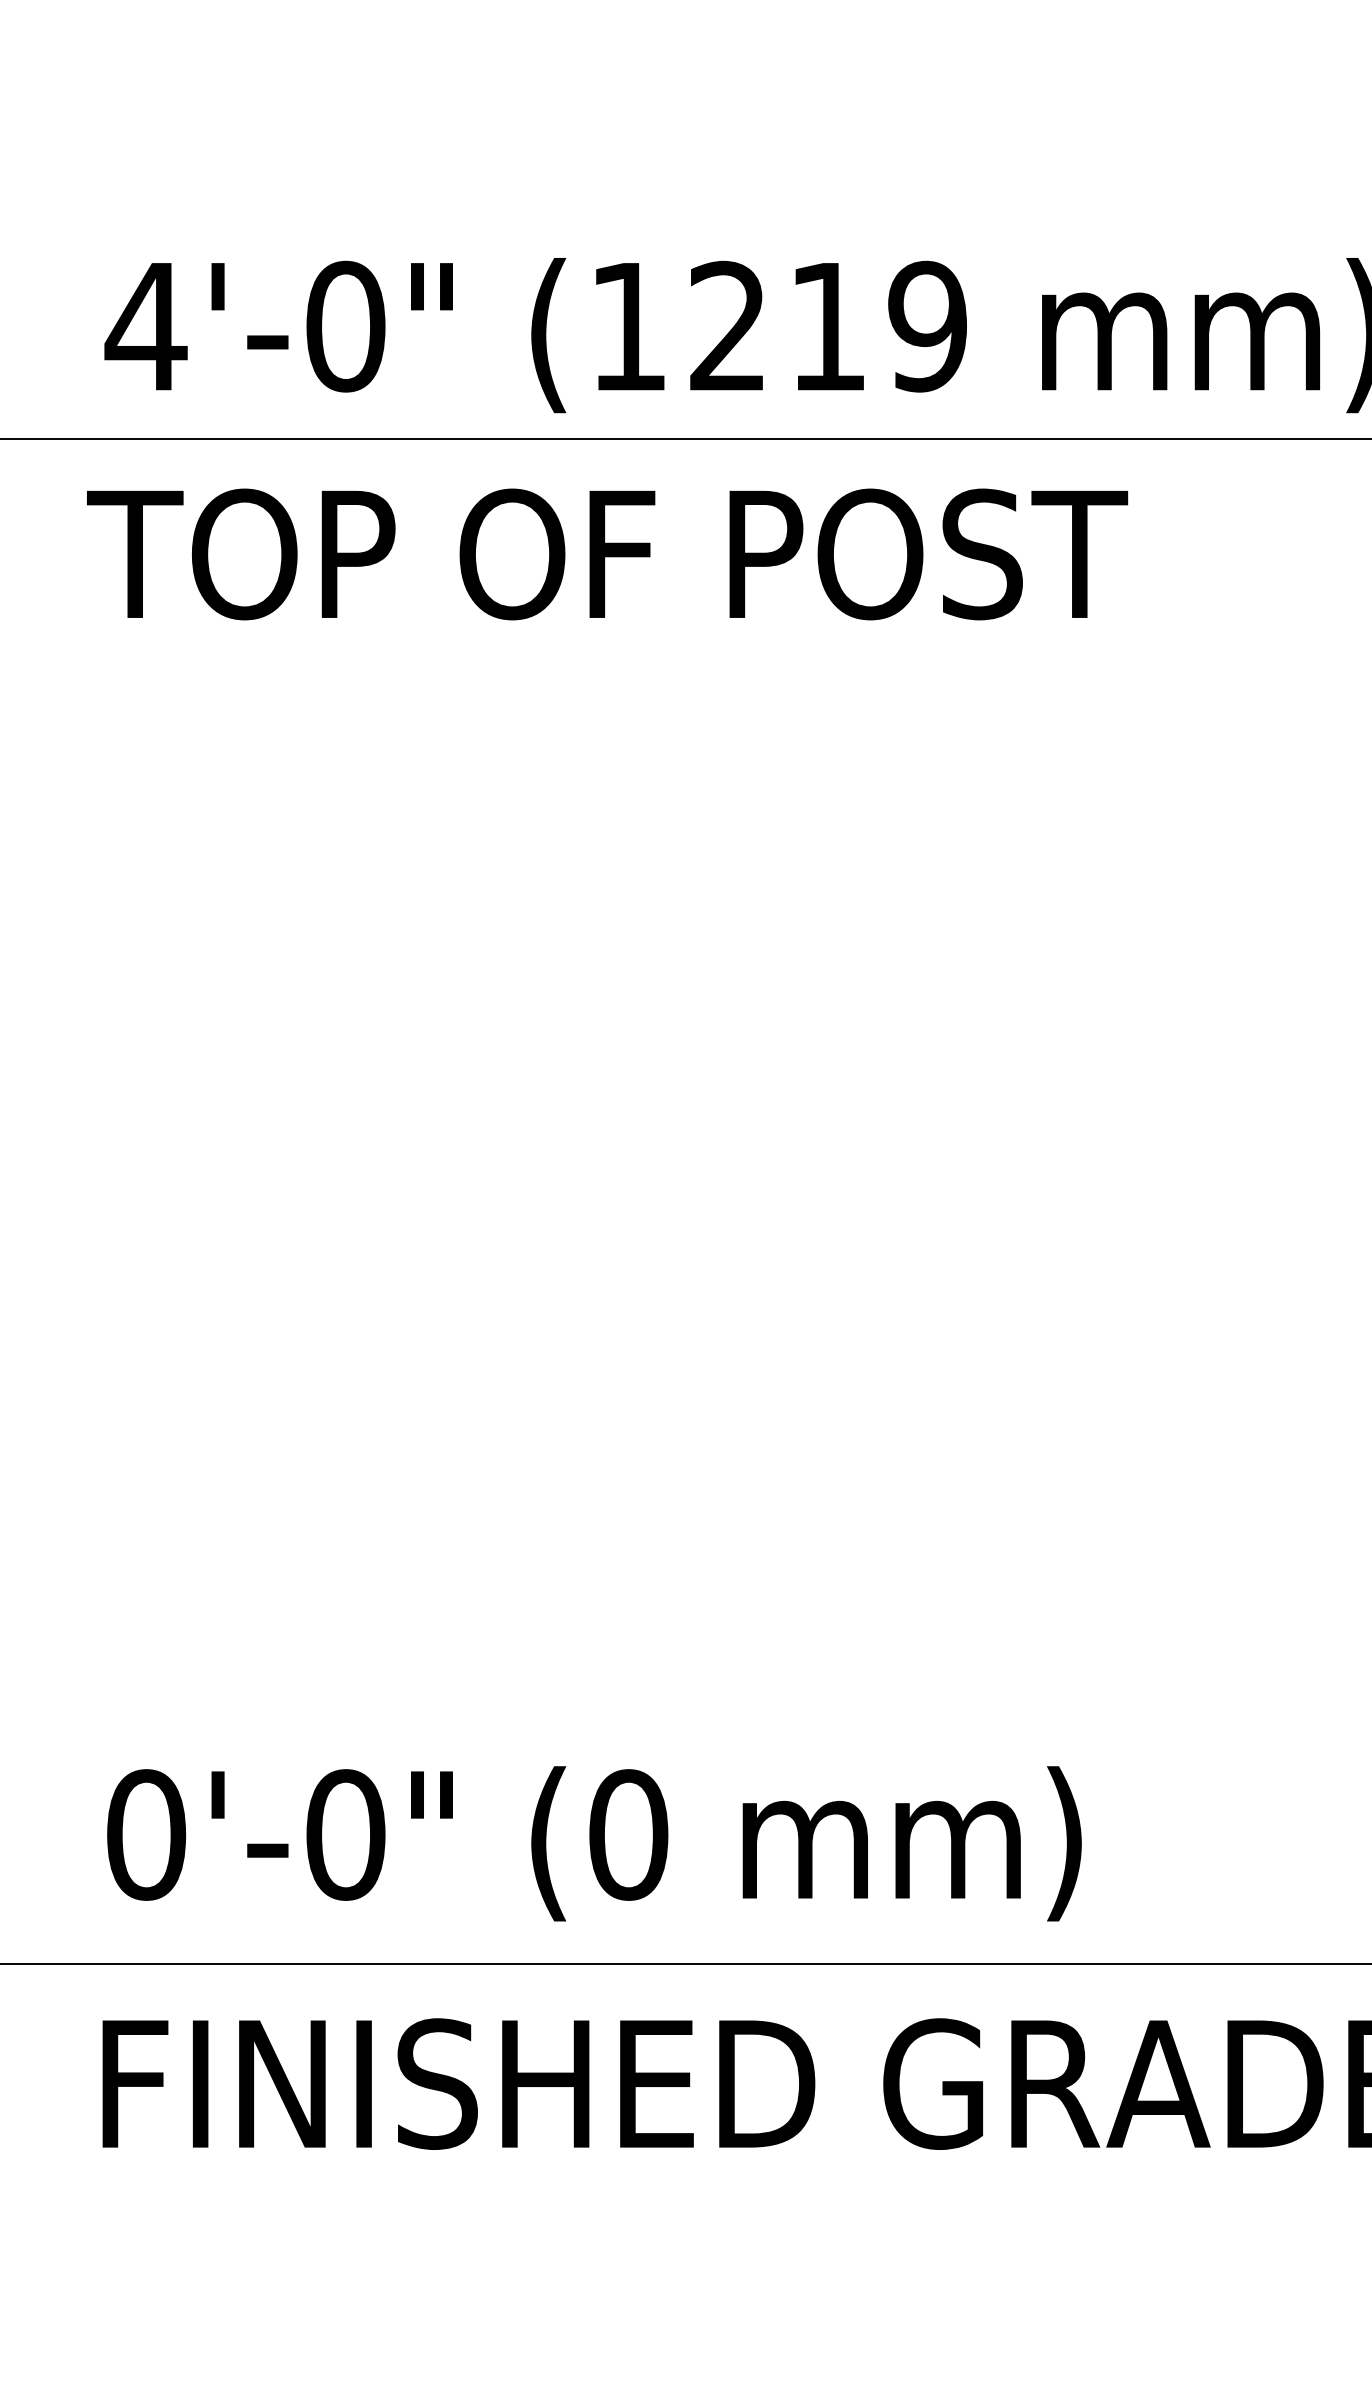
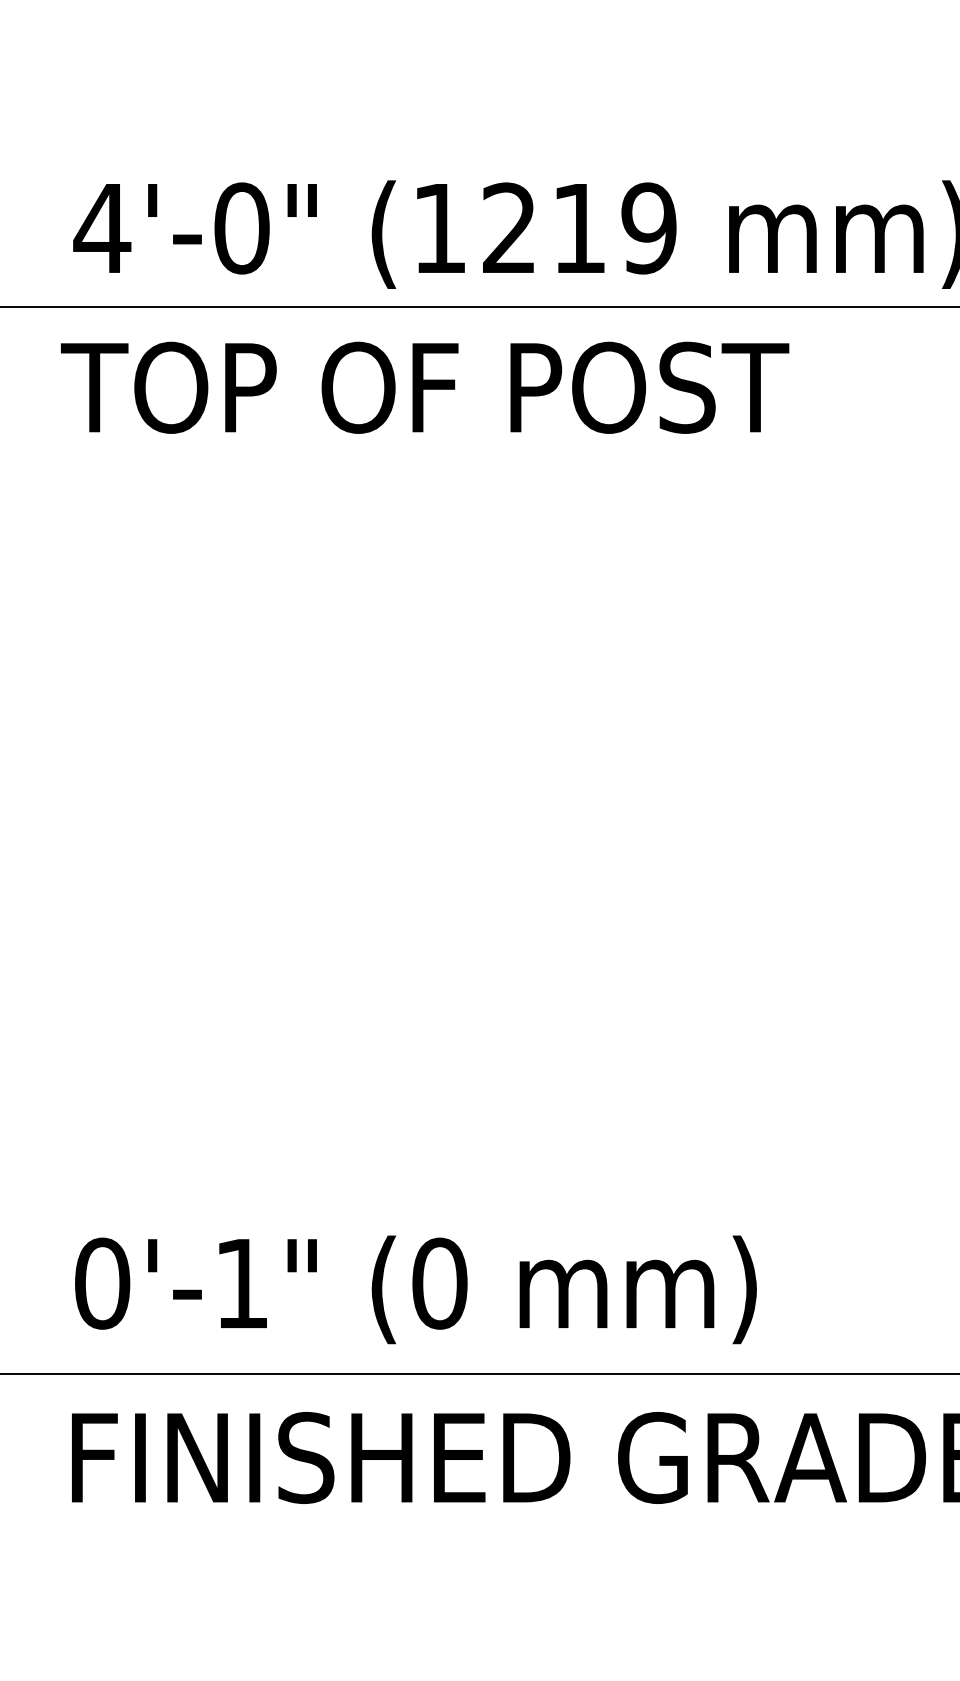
text: (345, 1834) -> (241, 1283), 0'-0" -> 0'-1"

